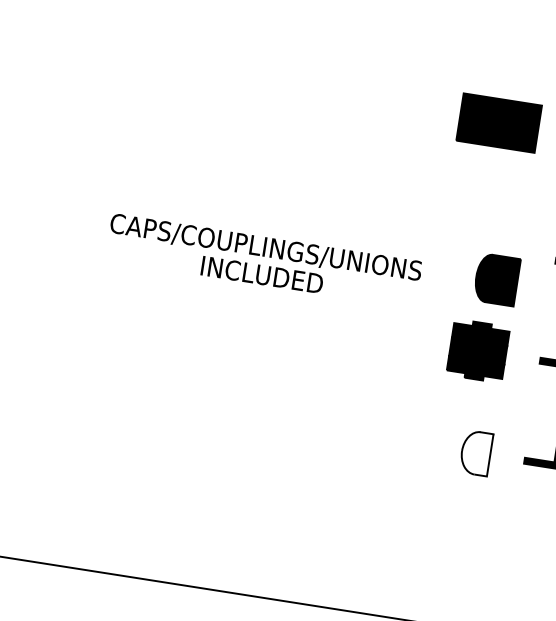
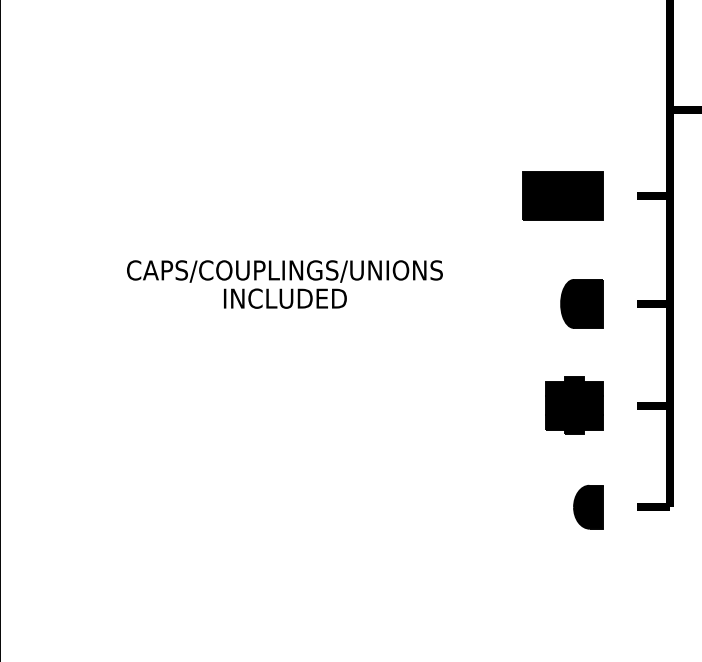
part: (498, 122) -> (562, 195), moved
text: (263, 260) -> (284, 284), moved
part: (496, 279) -> (581, 303), moved
fill: (476, 452) -> (588, 506), added

